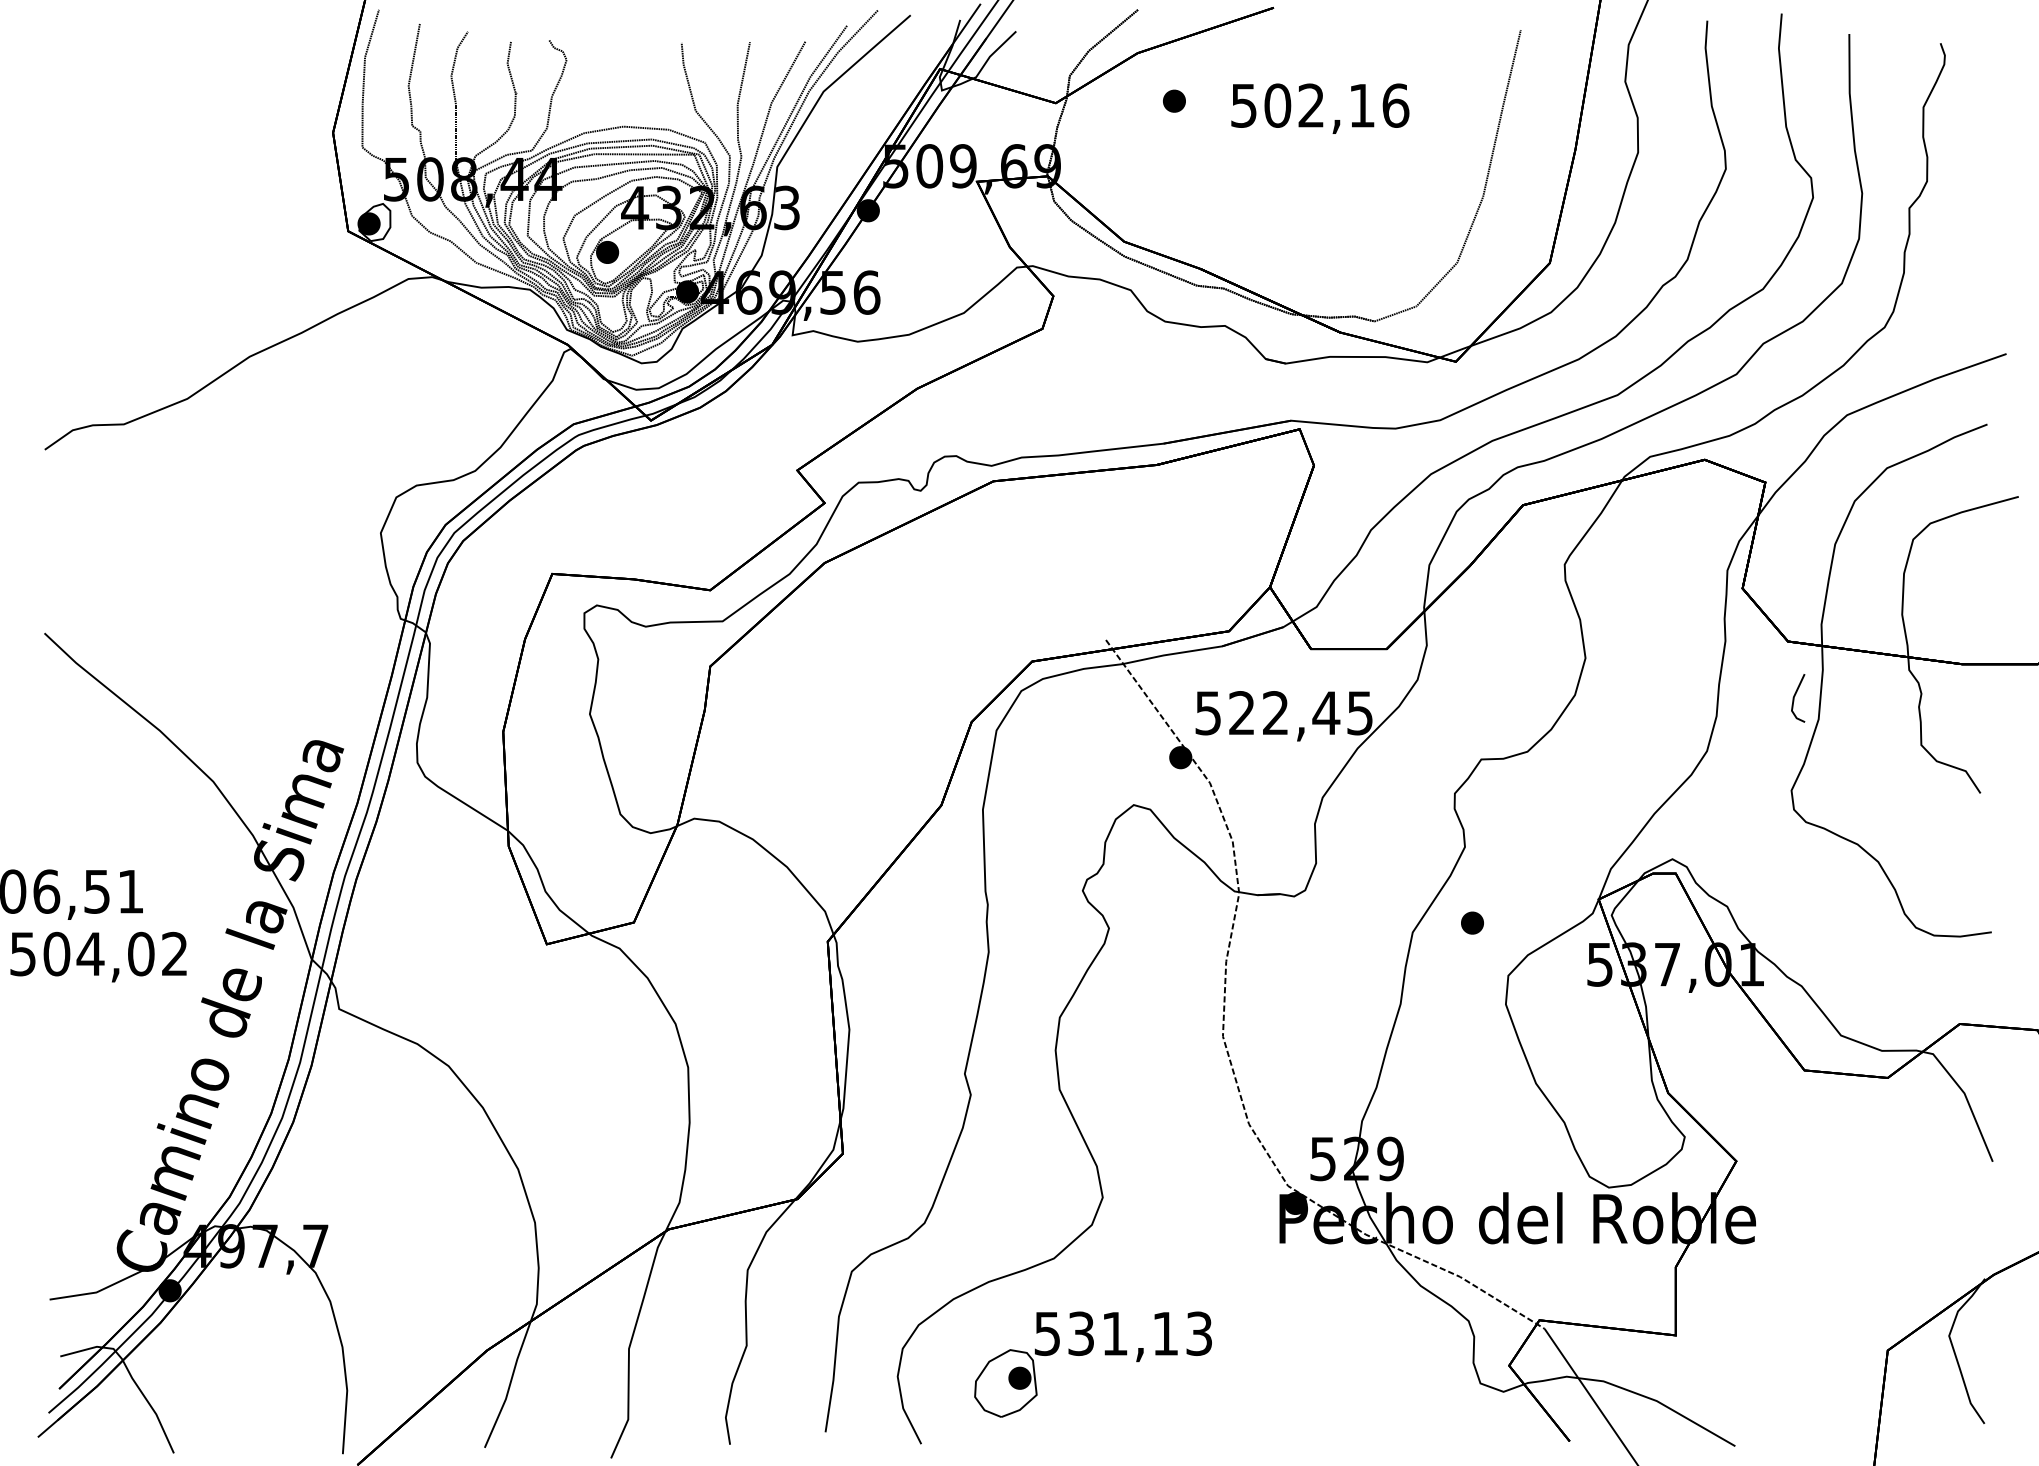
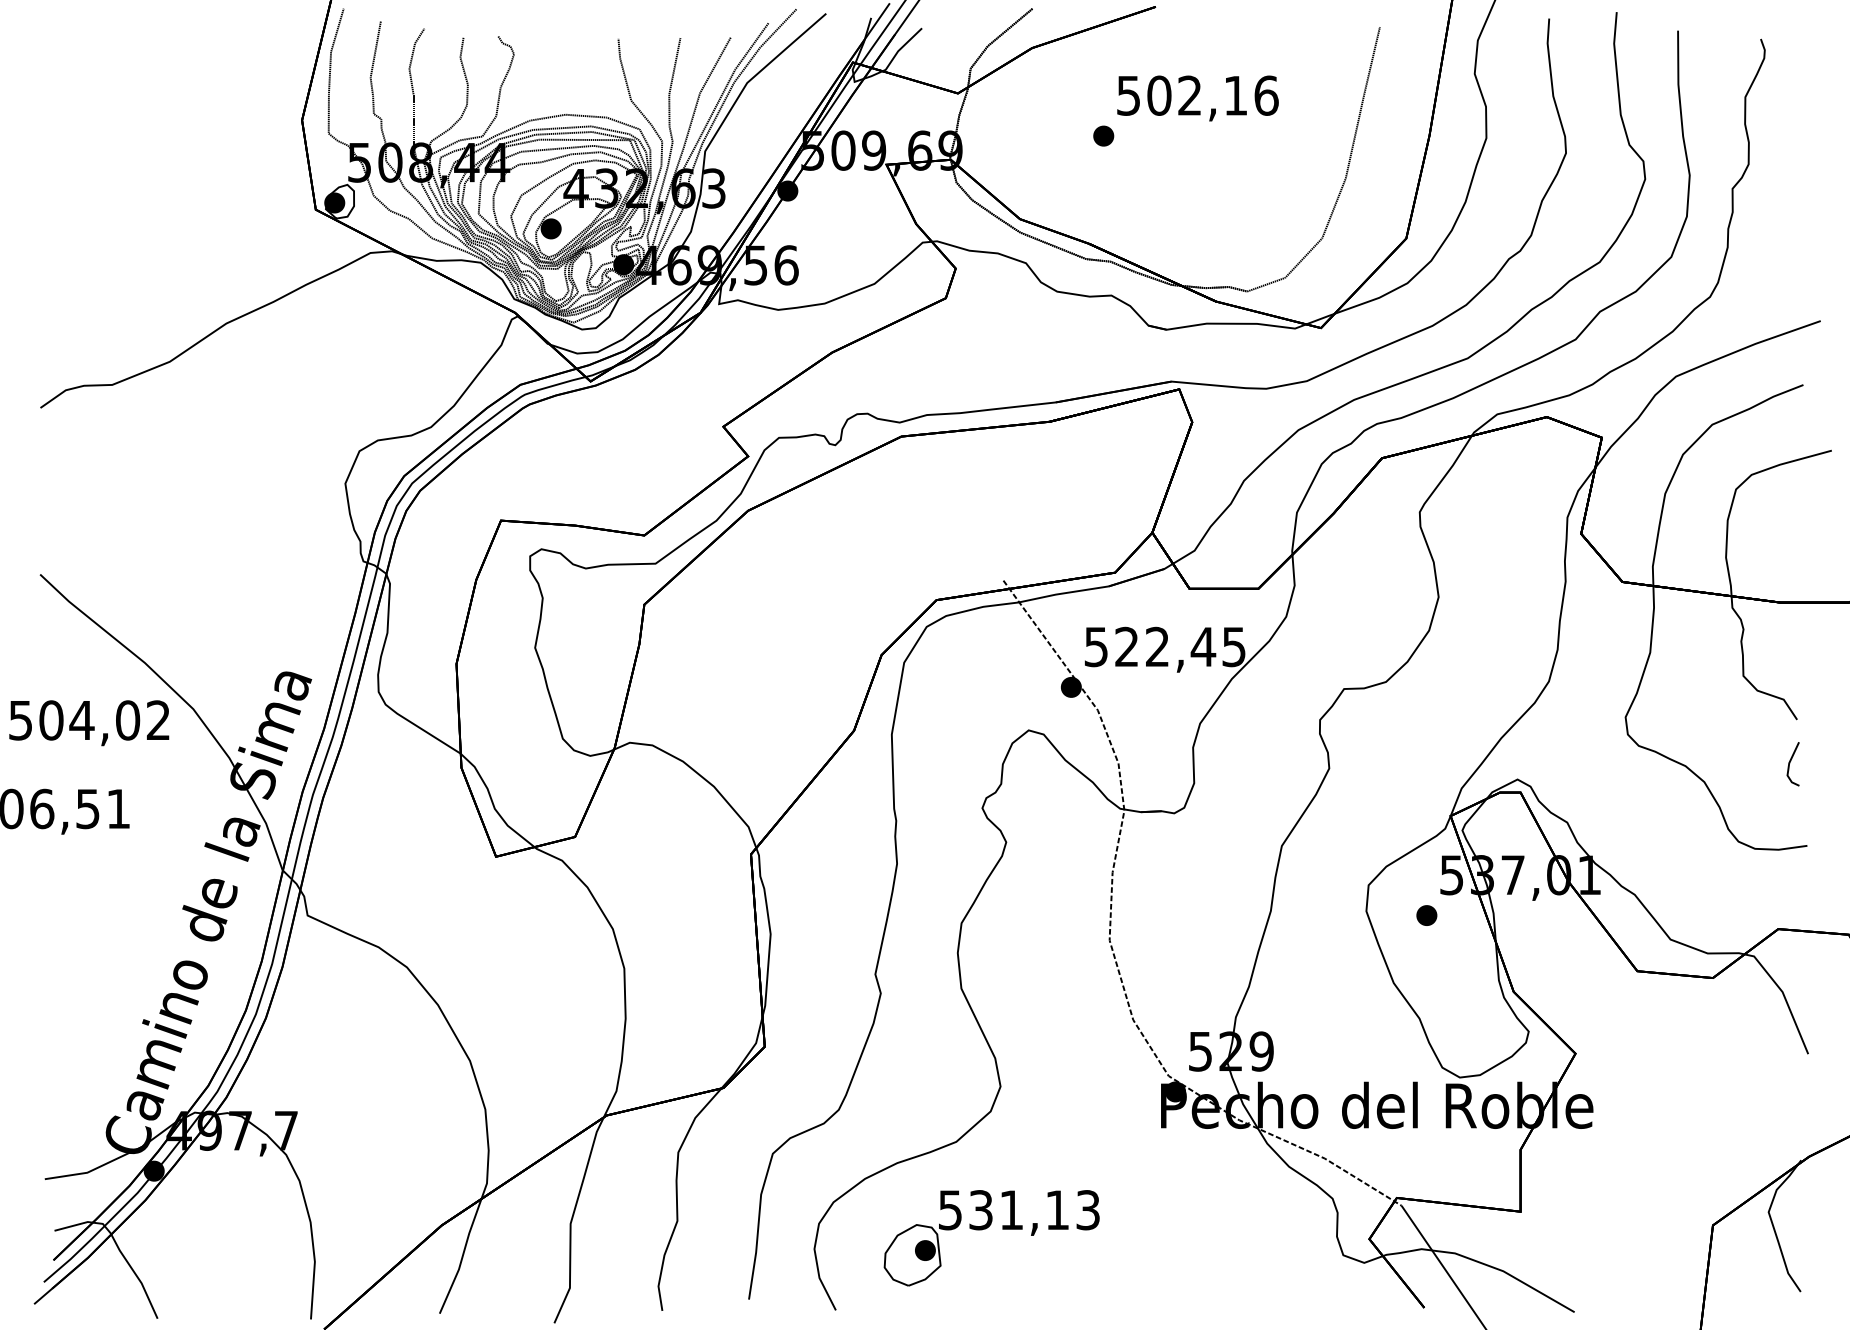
part: (1174, 100) -> (1103, 135), moved
line: (1795, 696) -> (1790, 762), moved
part: (1472, 922) -> (1426, 915), moved
text: (98, 956) -> (89, 722), moved

